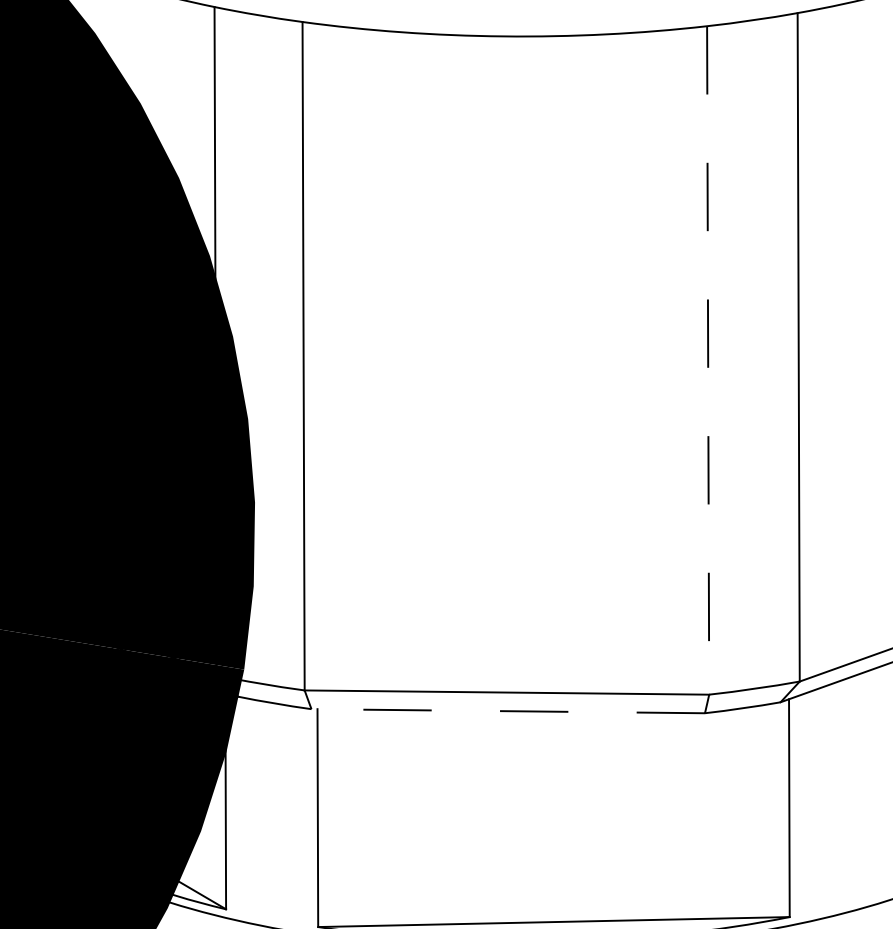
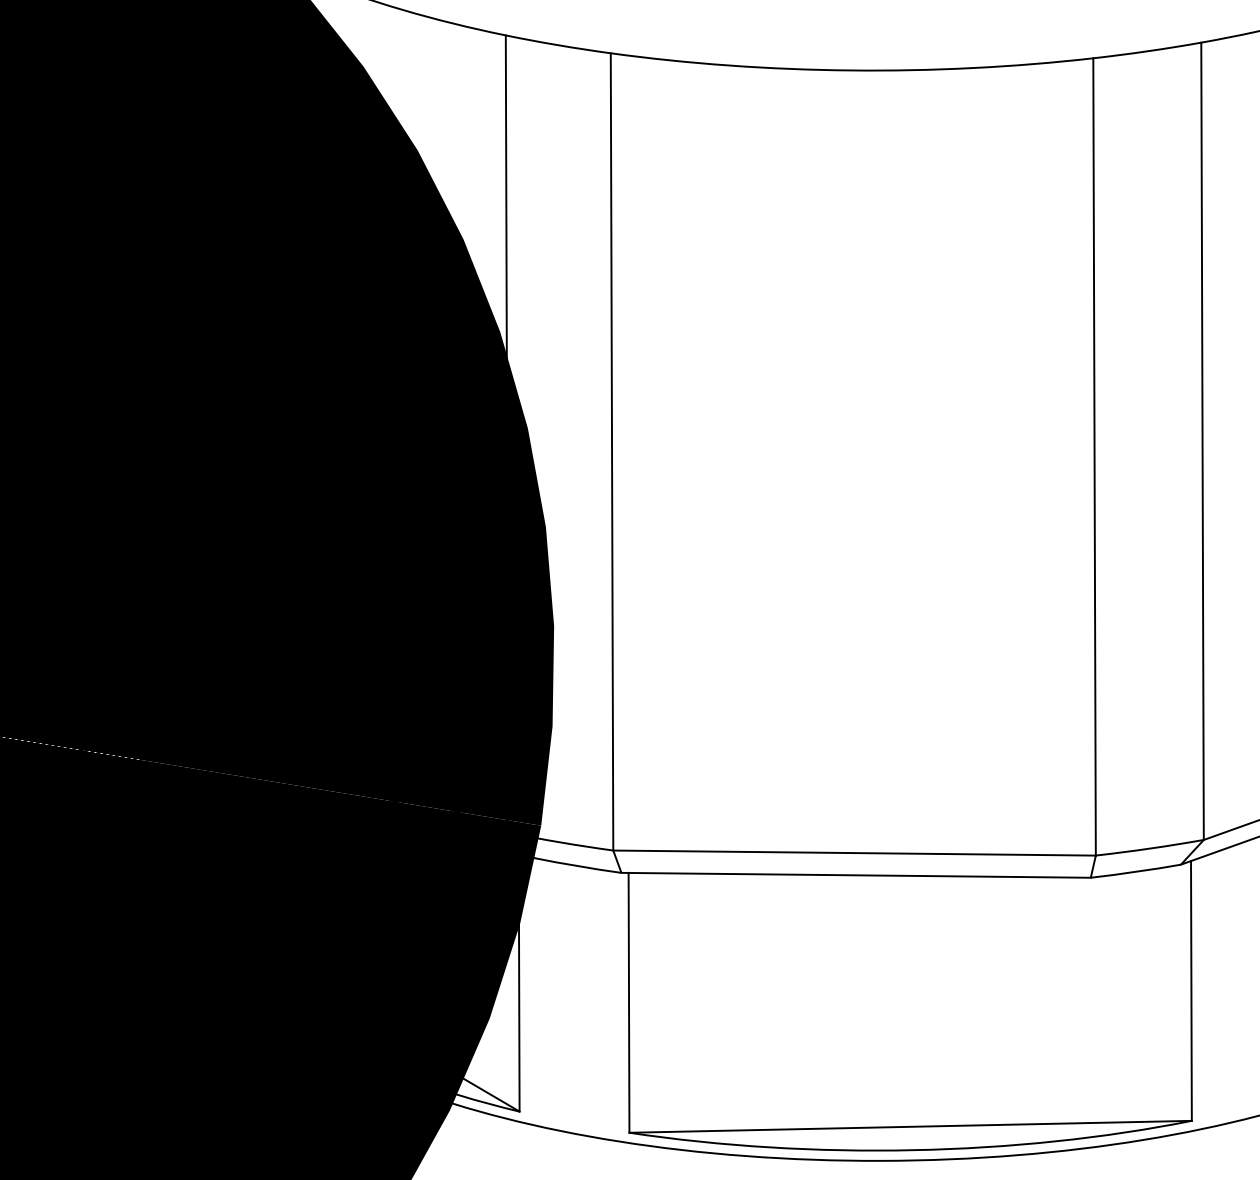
line: (708, 360) -> (1094, 456), dashed -> solid
line: (508, 711) -> (856, 875), dashed -> solid

